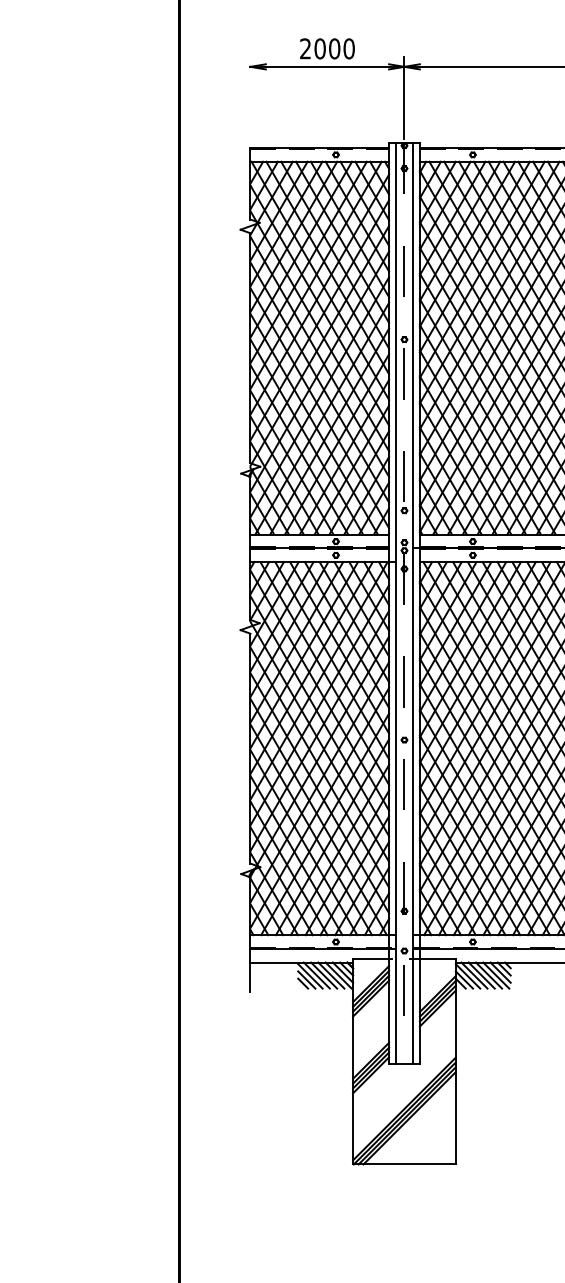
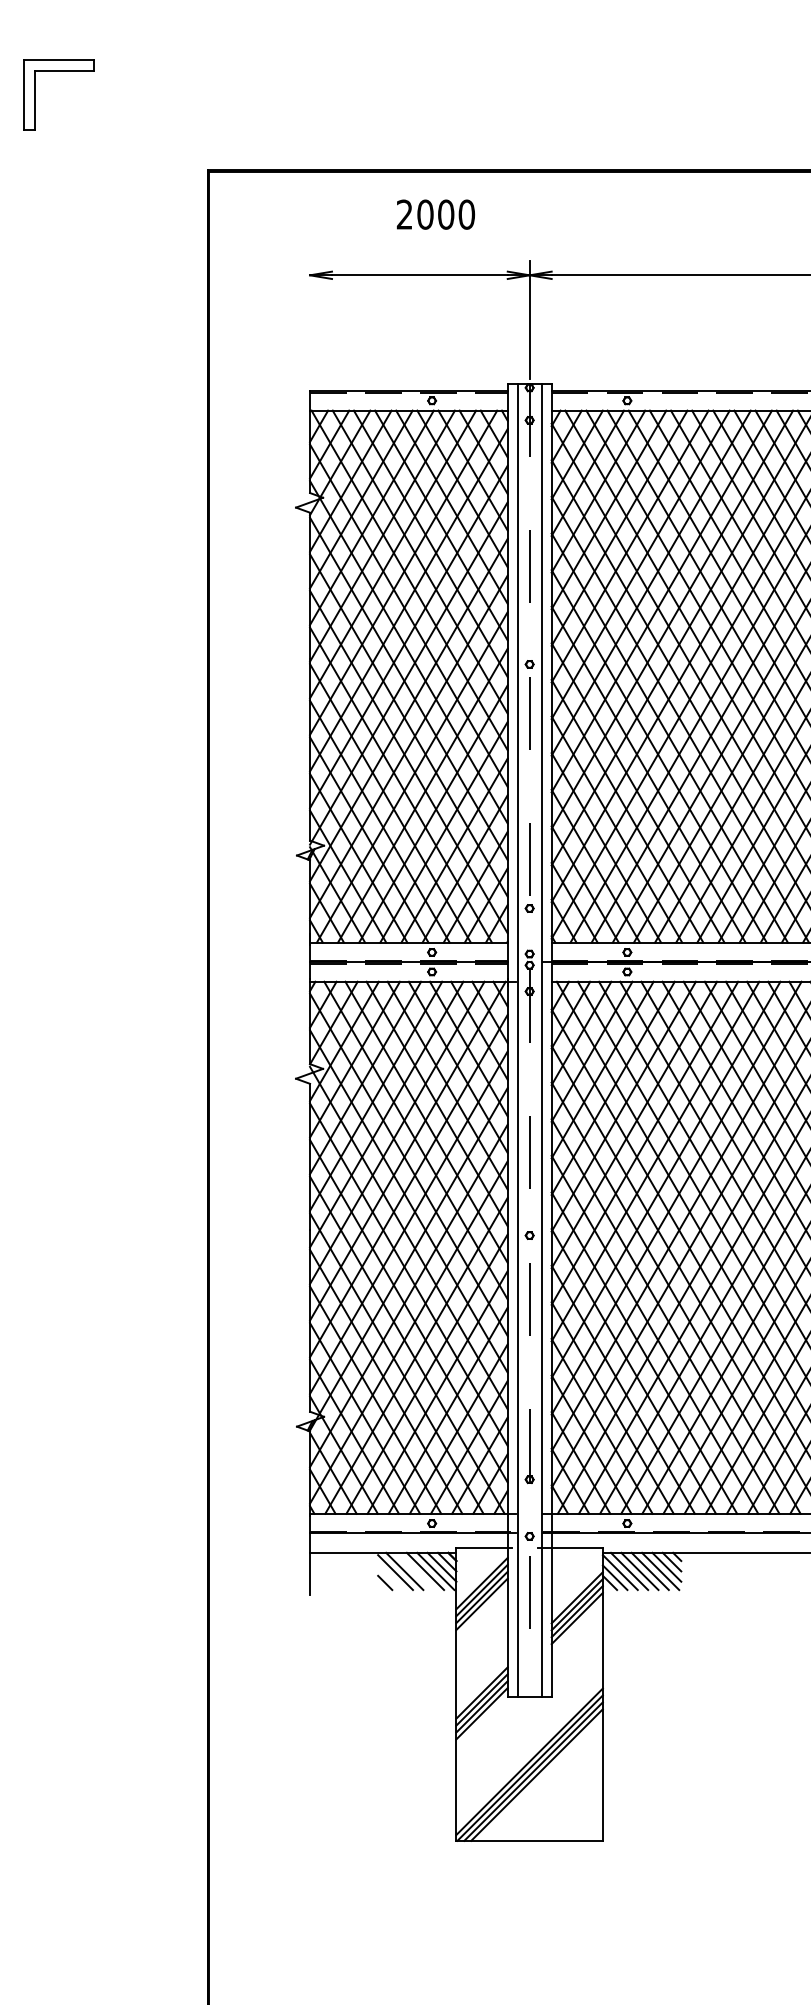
text: (327, 48) -> (435, 214), moved
line: (323, 975) -> (414, 1571), removed
line: (306, 979) -> (390, 1577), removed

